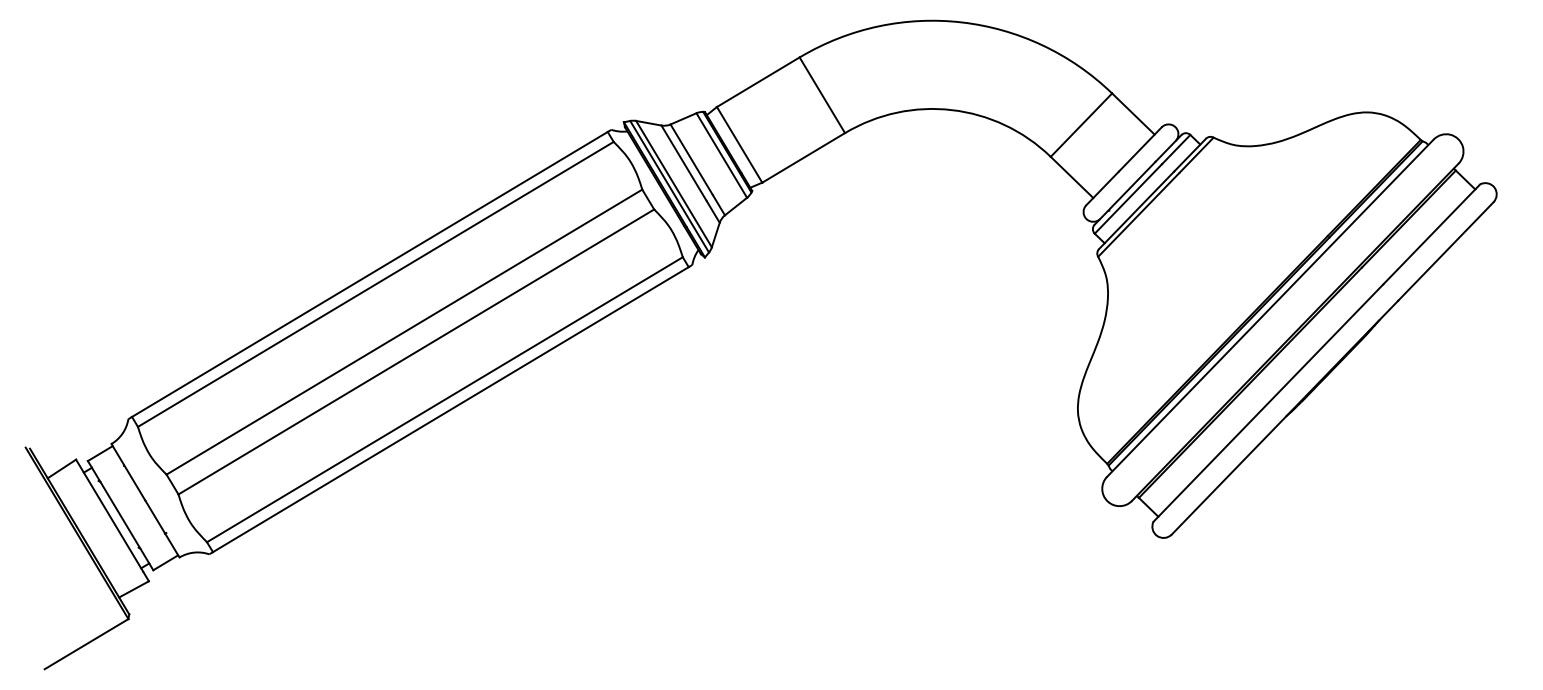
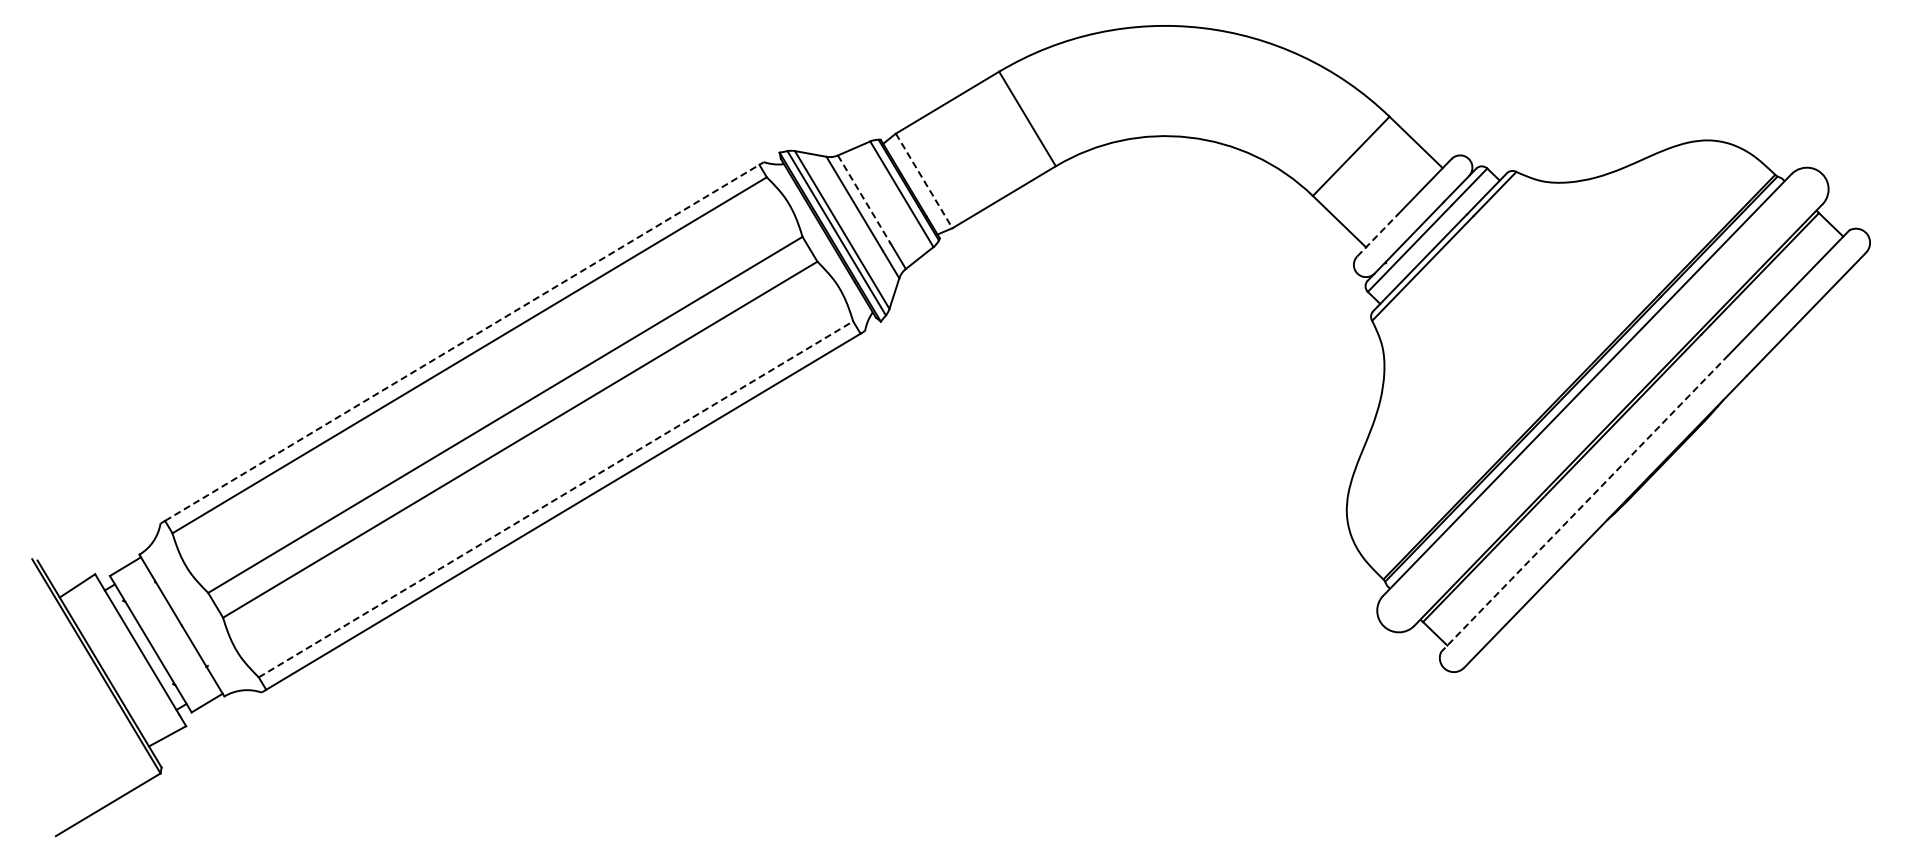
line: (739, 145) -> (924, 181), solid -> dashed
line: (691, 159) -> (864, 199), solid -> dashed
line: (1103, 188) -> (1378, 235), solid -> dashed
line: (370, 274) -> (462, 342), solid -> dashed
line: (445, 399) -> (556, 499), solid -> dashed
line: (1268, 403) -> (1584, 503), solid -> dashed

